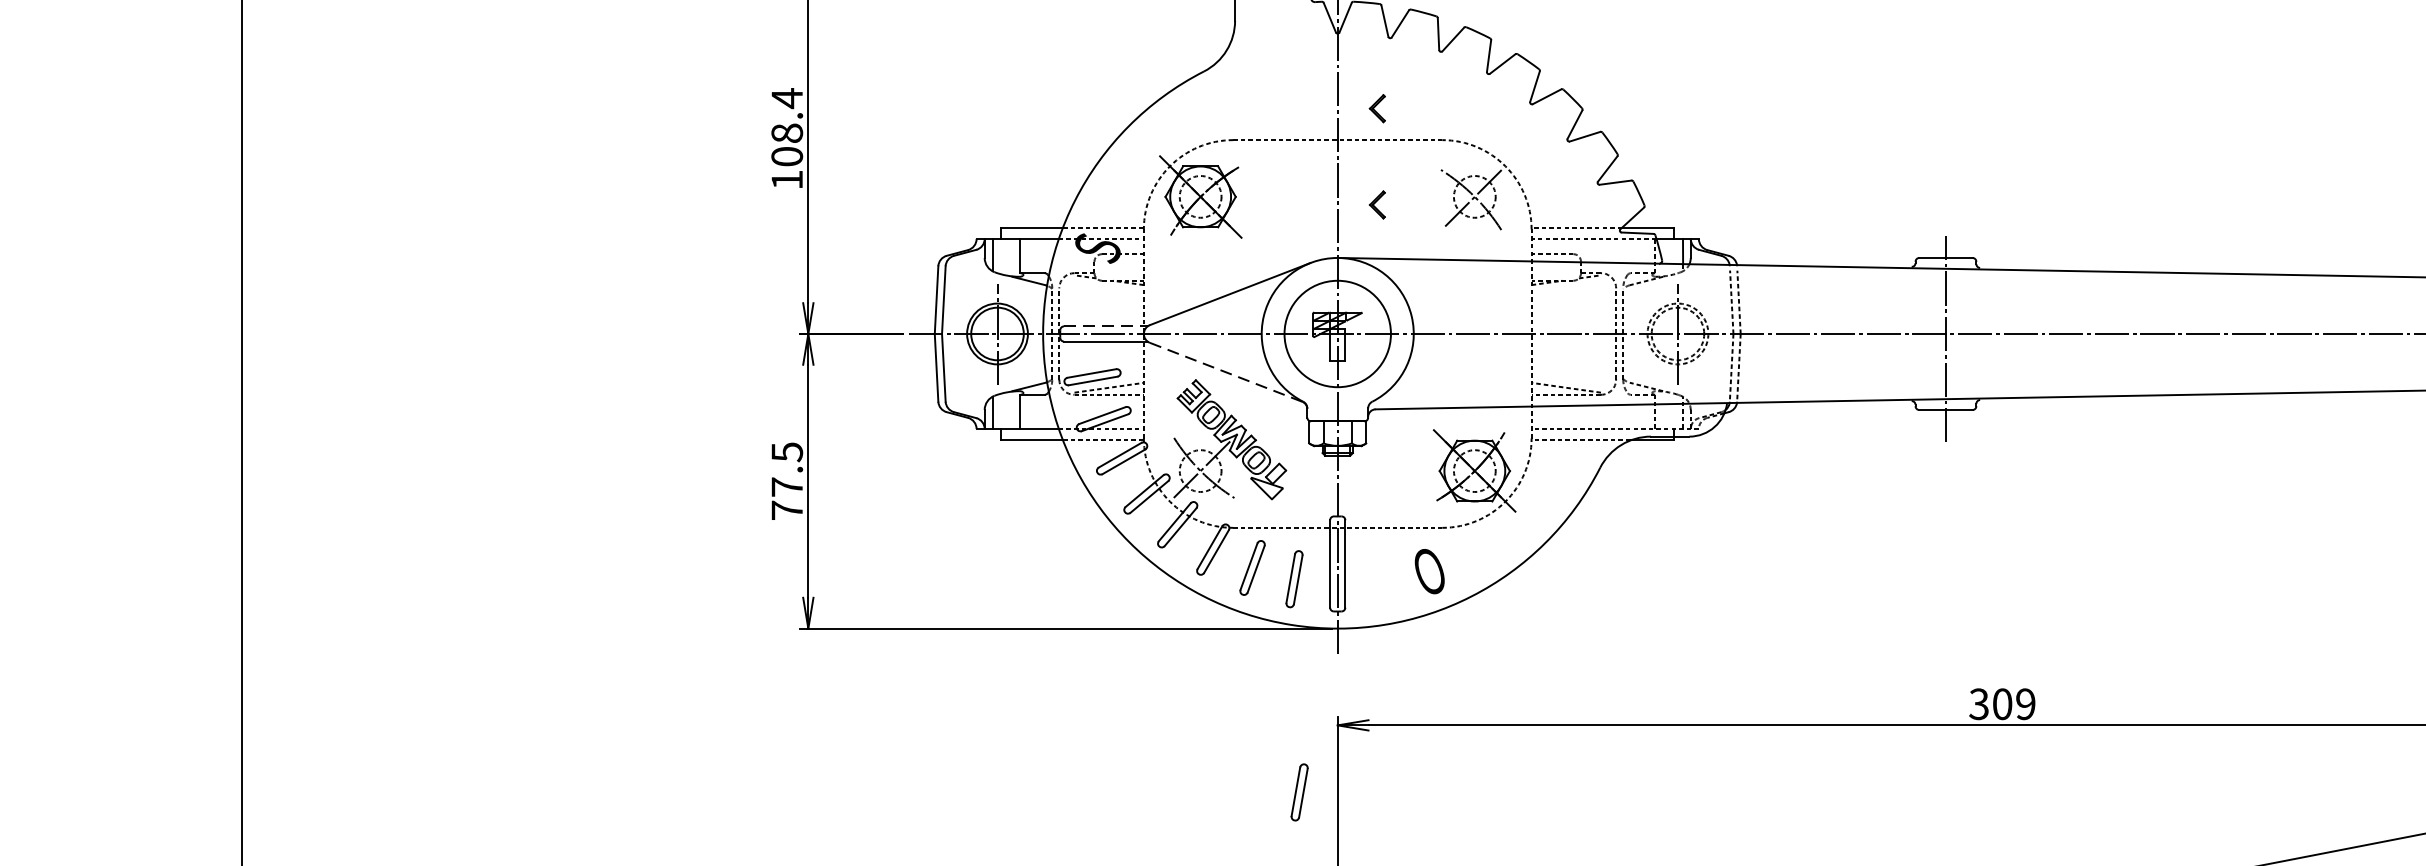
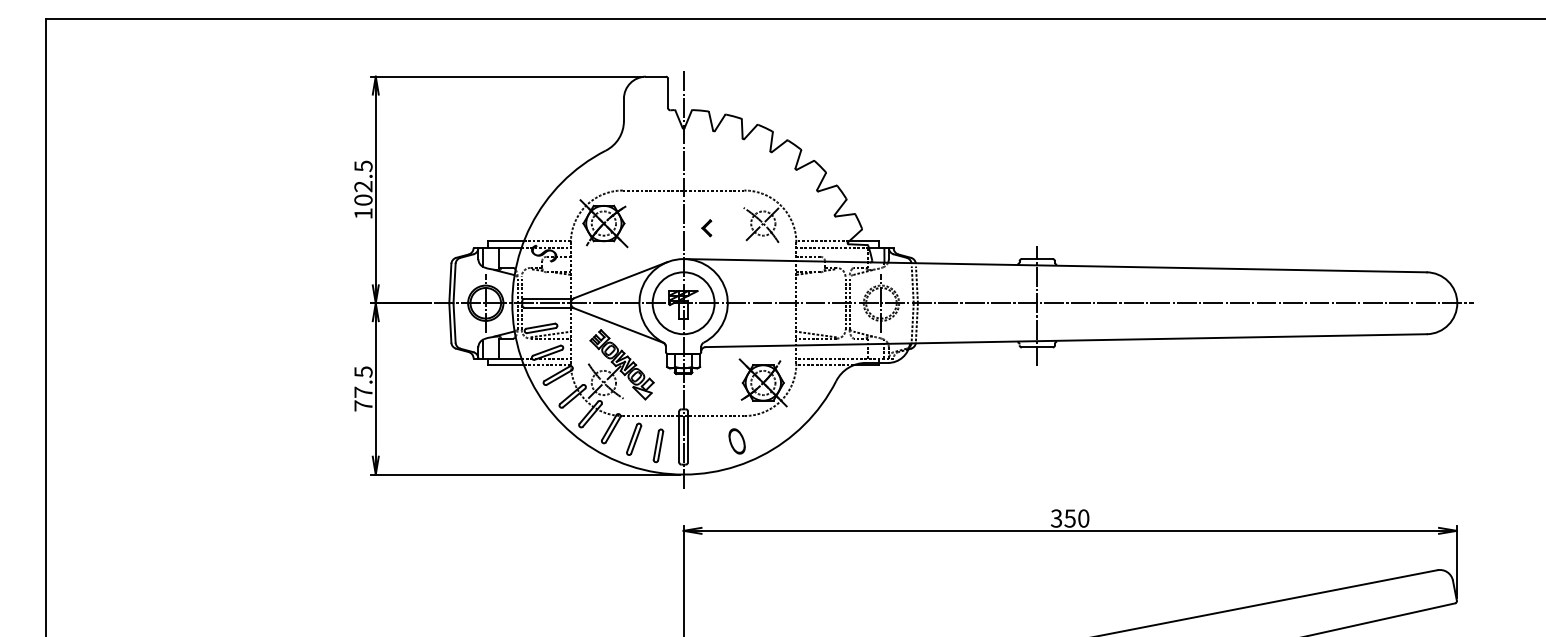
part: (1377, 109) -> (706, 172), removed
text: (787, 115) -> (363, 176), 108.4 -> 102.5
line: (1107, 325) -> (549, 298), dashed -> solid
line: (1225, 372) -> (618, 325), dashed -> solid
text: (2013, 704) -> (1076, 518), 309 -> 350
part: (1299, 791) -> (661, 569), removed

